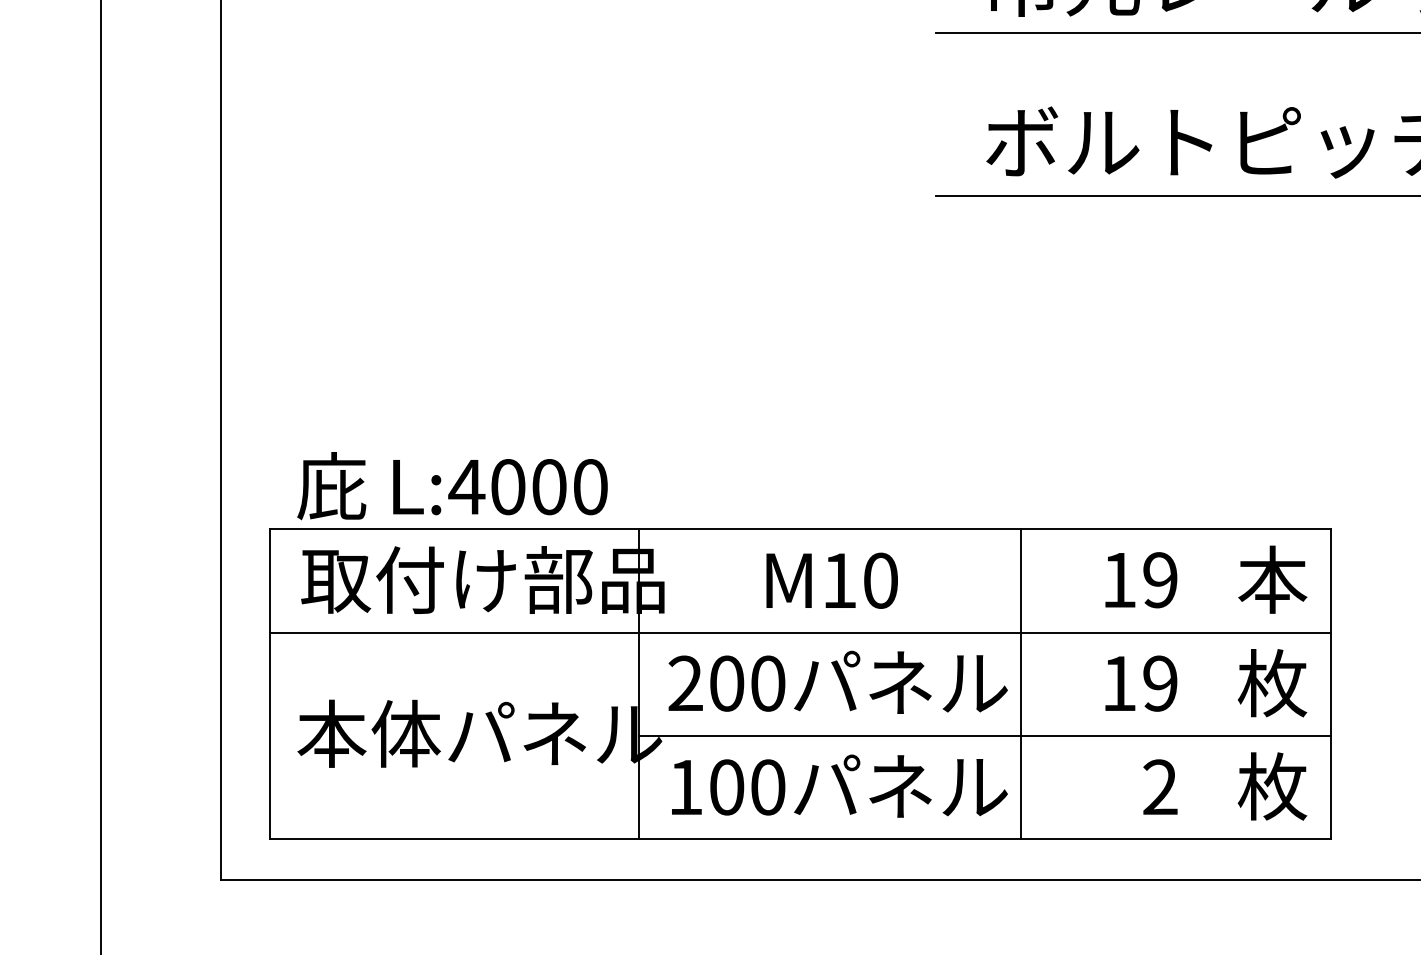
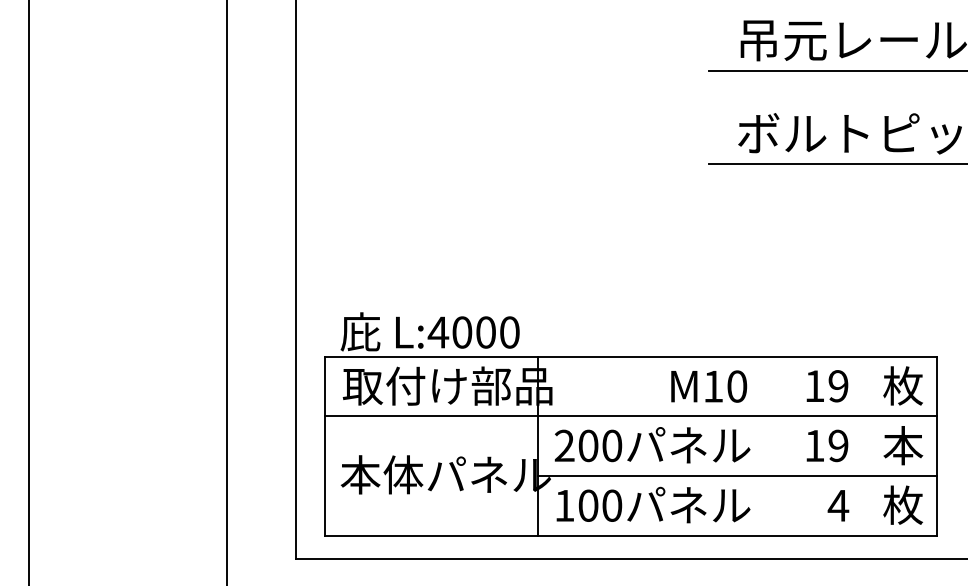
text: (1273, 578) -> (903, 385), 本 -> 枚
text: (832, 580) -> (709, 386), moved
line: (1019, 682) -> (757, 445), removed
text: (1273, 682) -> (903, 445), 枚 -> 本
text: (1160, 786) -> (838, 505), 2 -> 4

